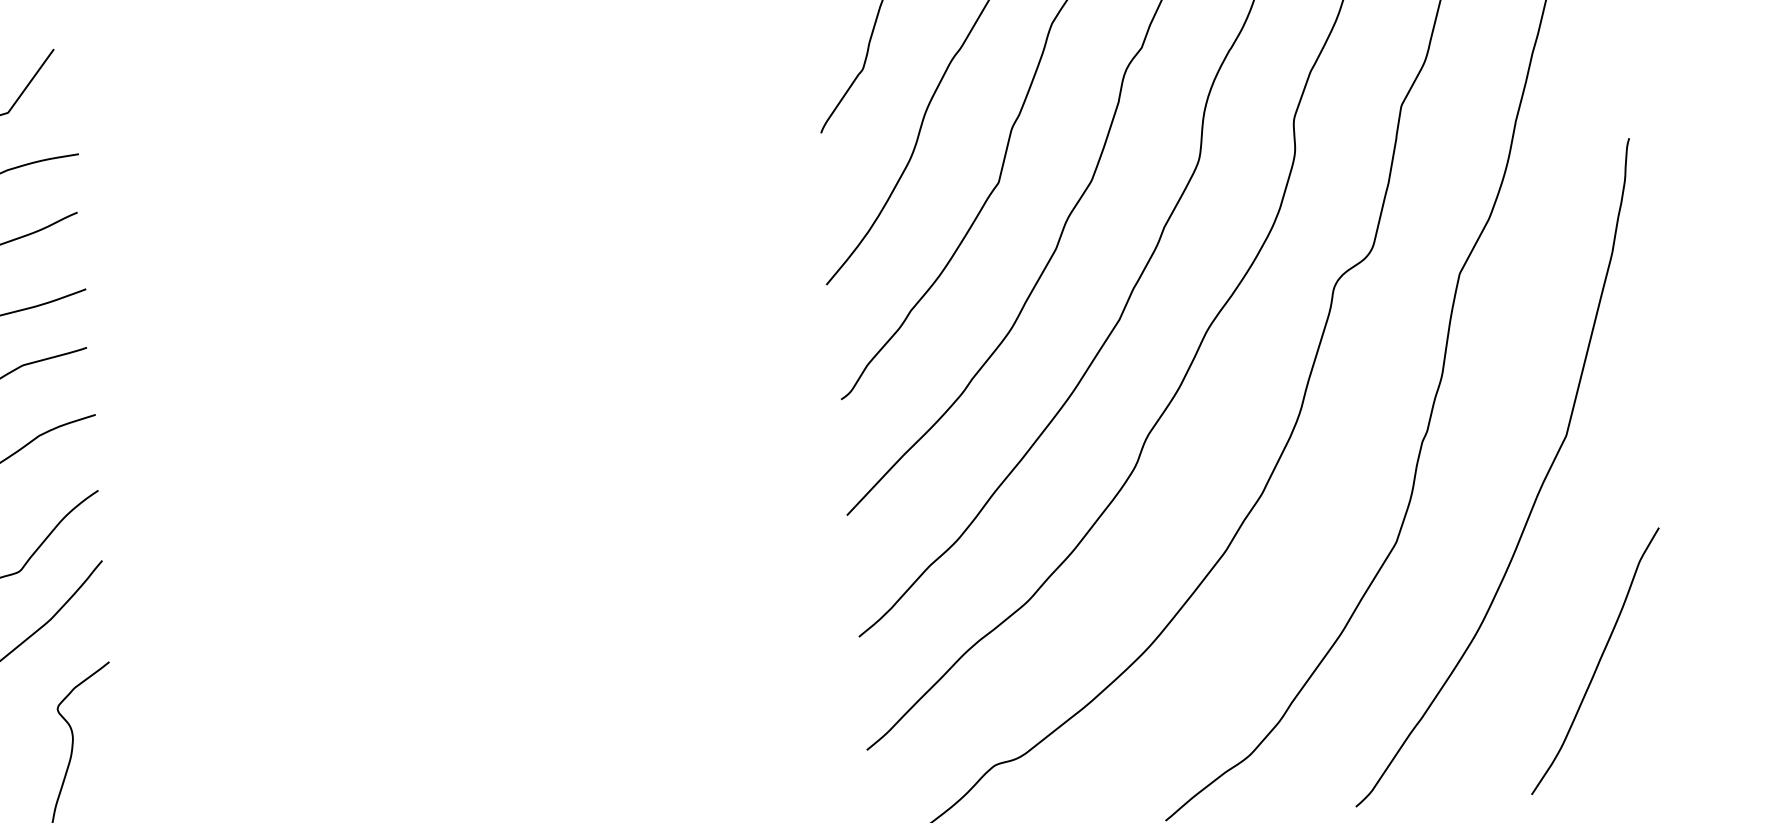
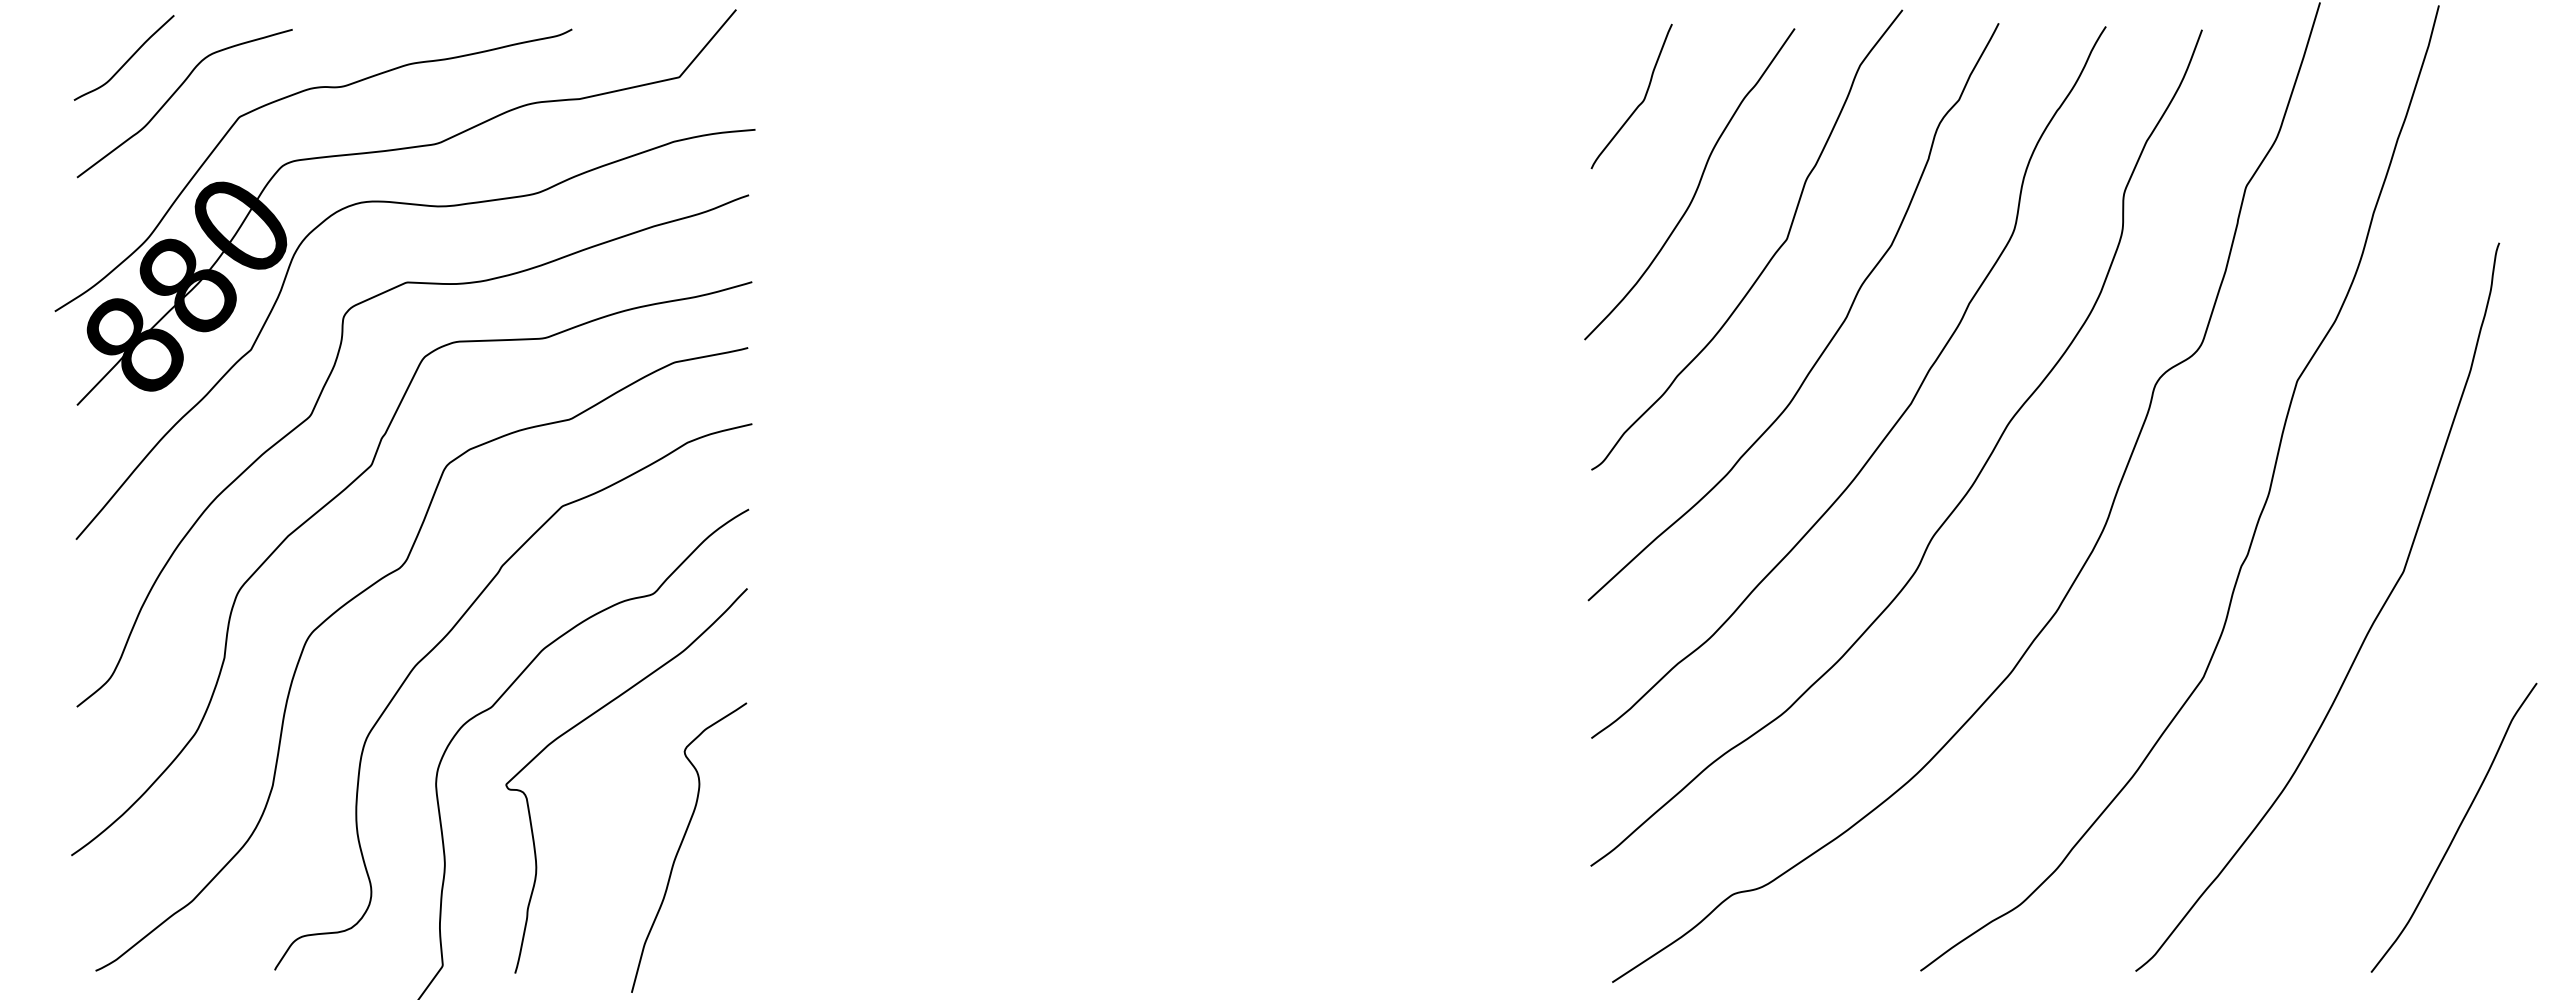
curve: (1598, 661) -> (2457, 828), moved

